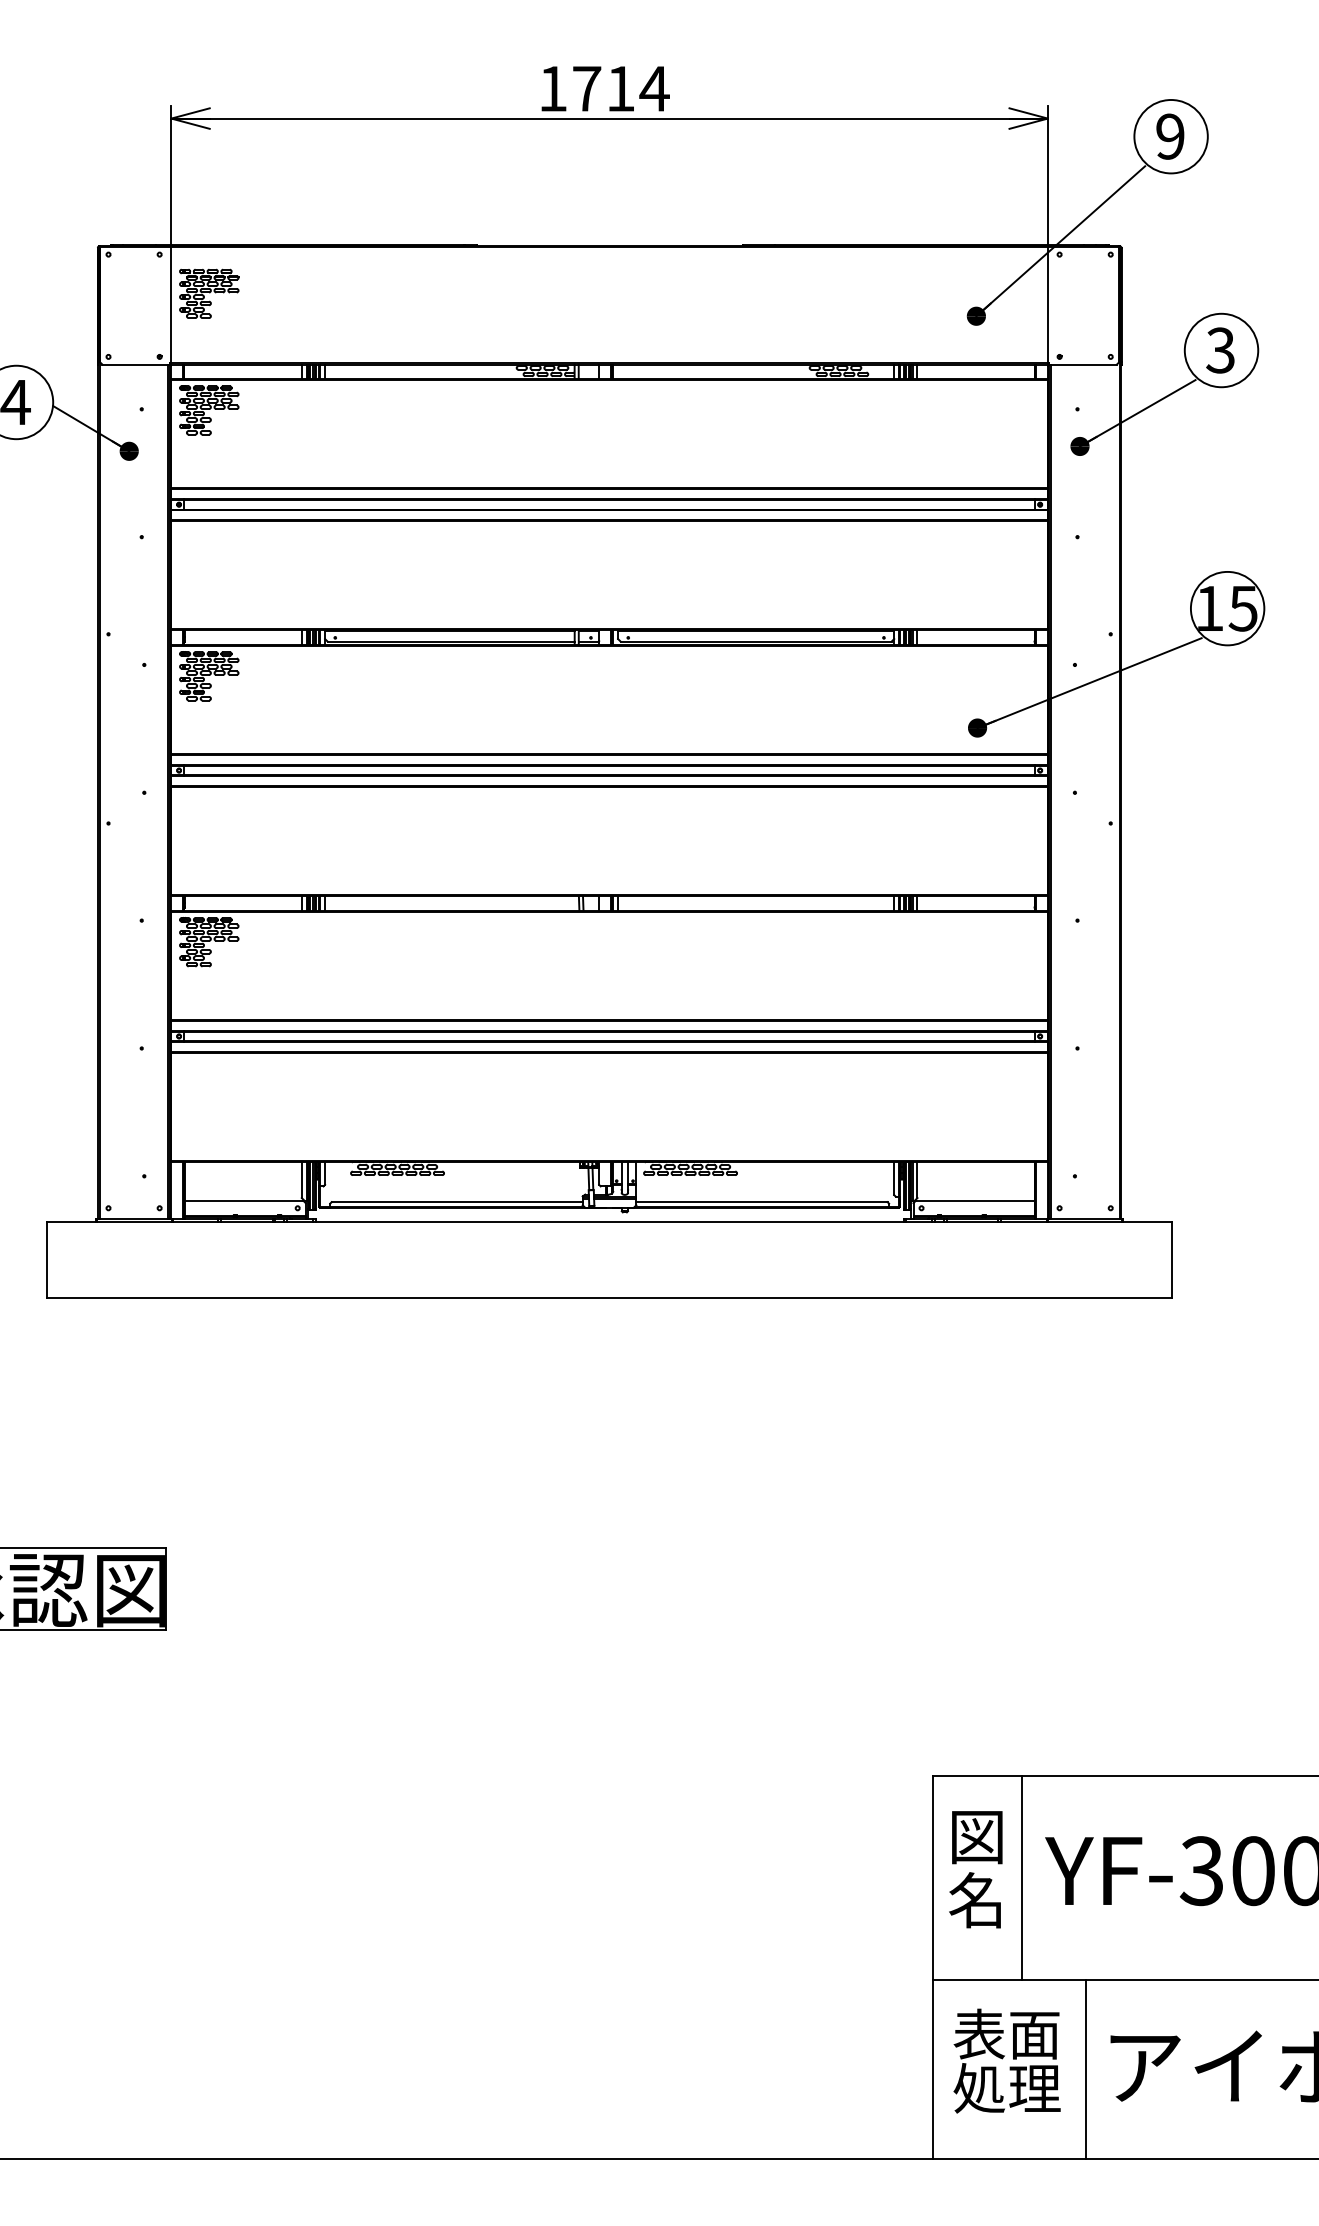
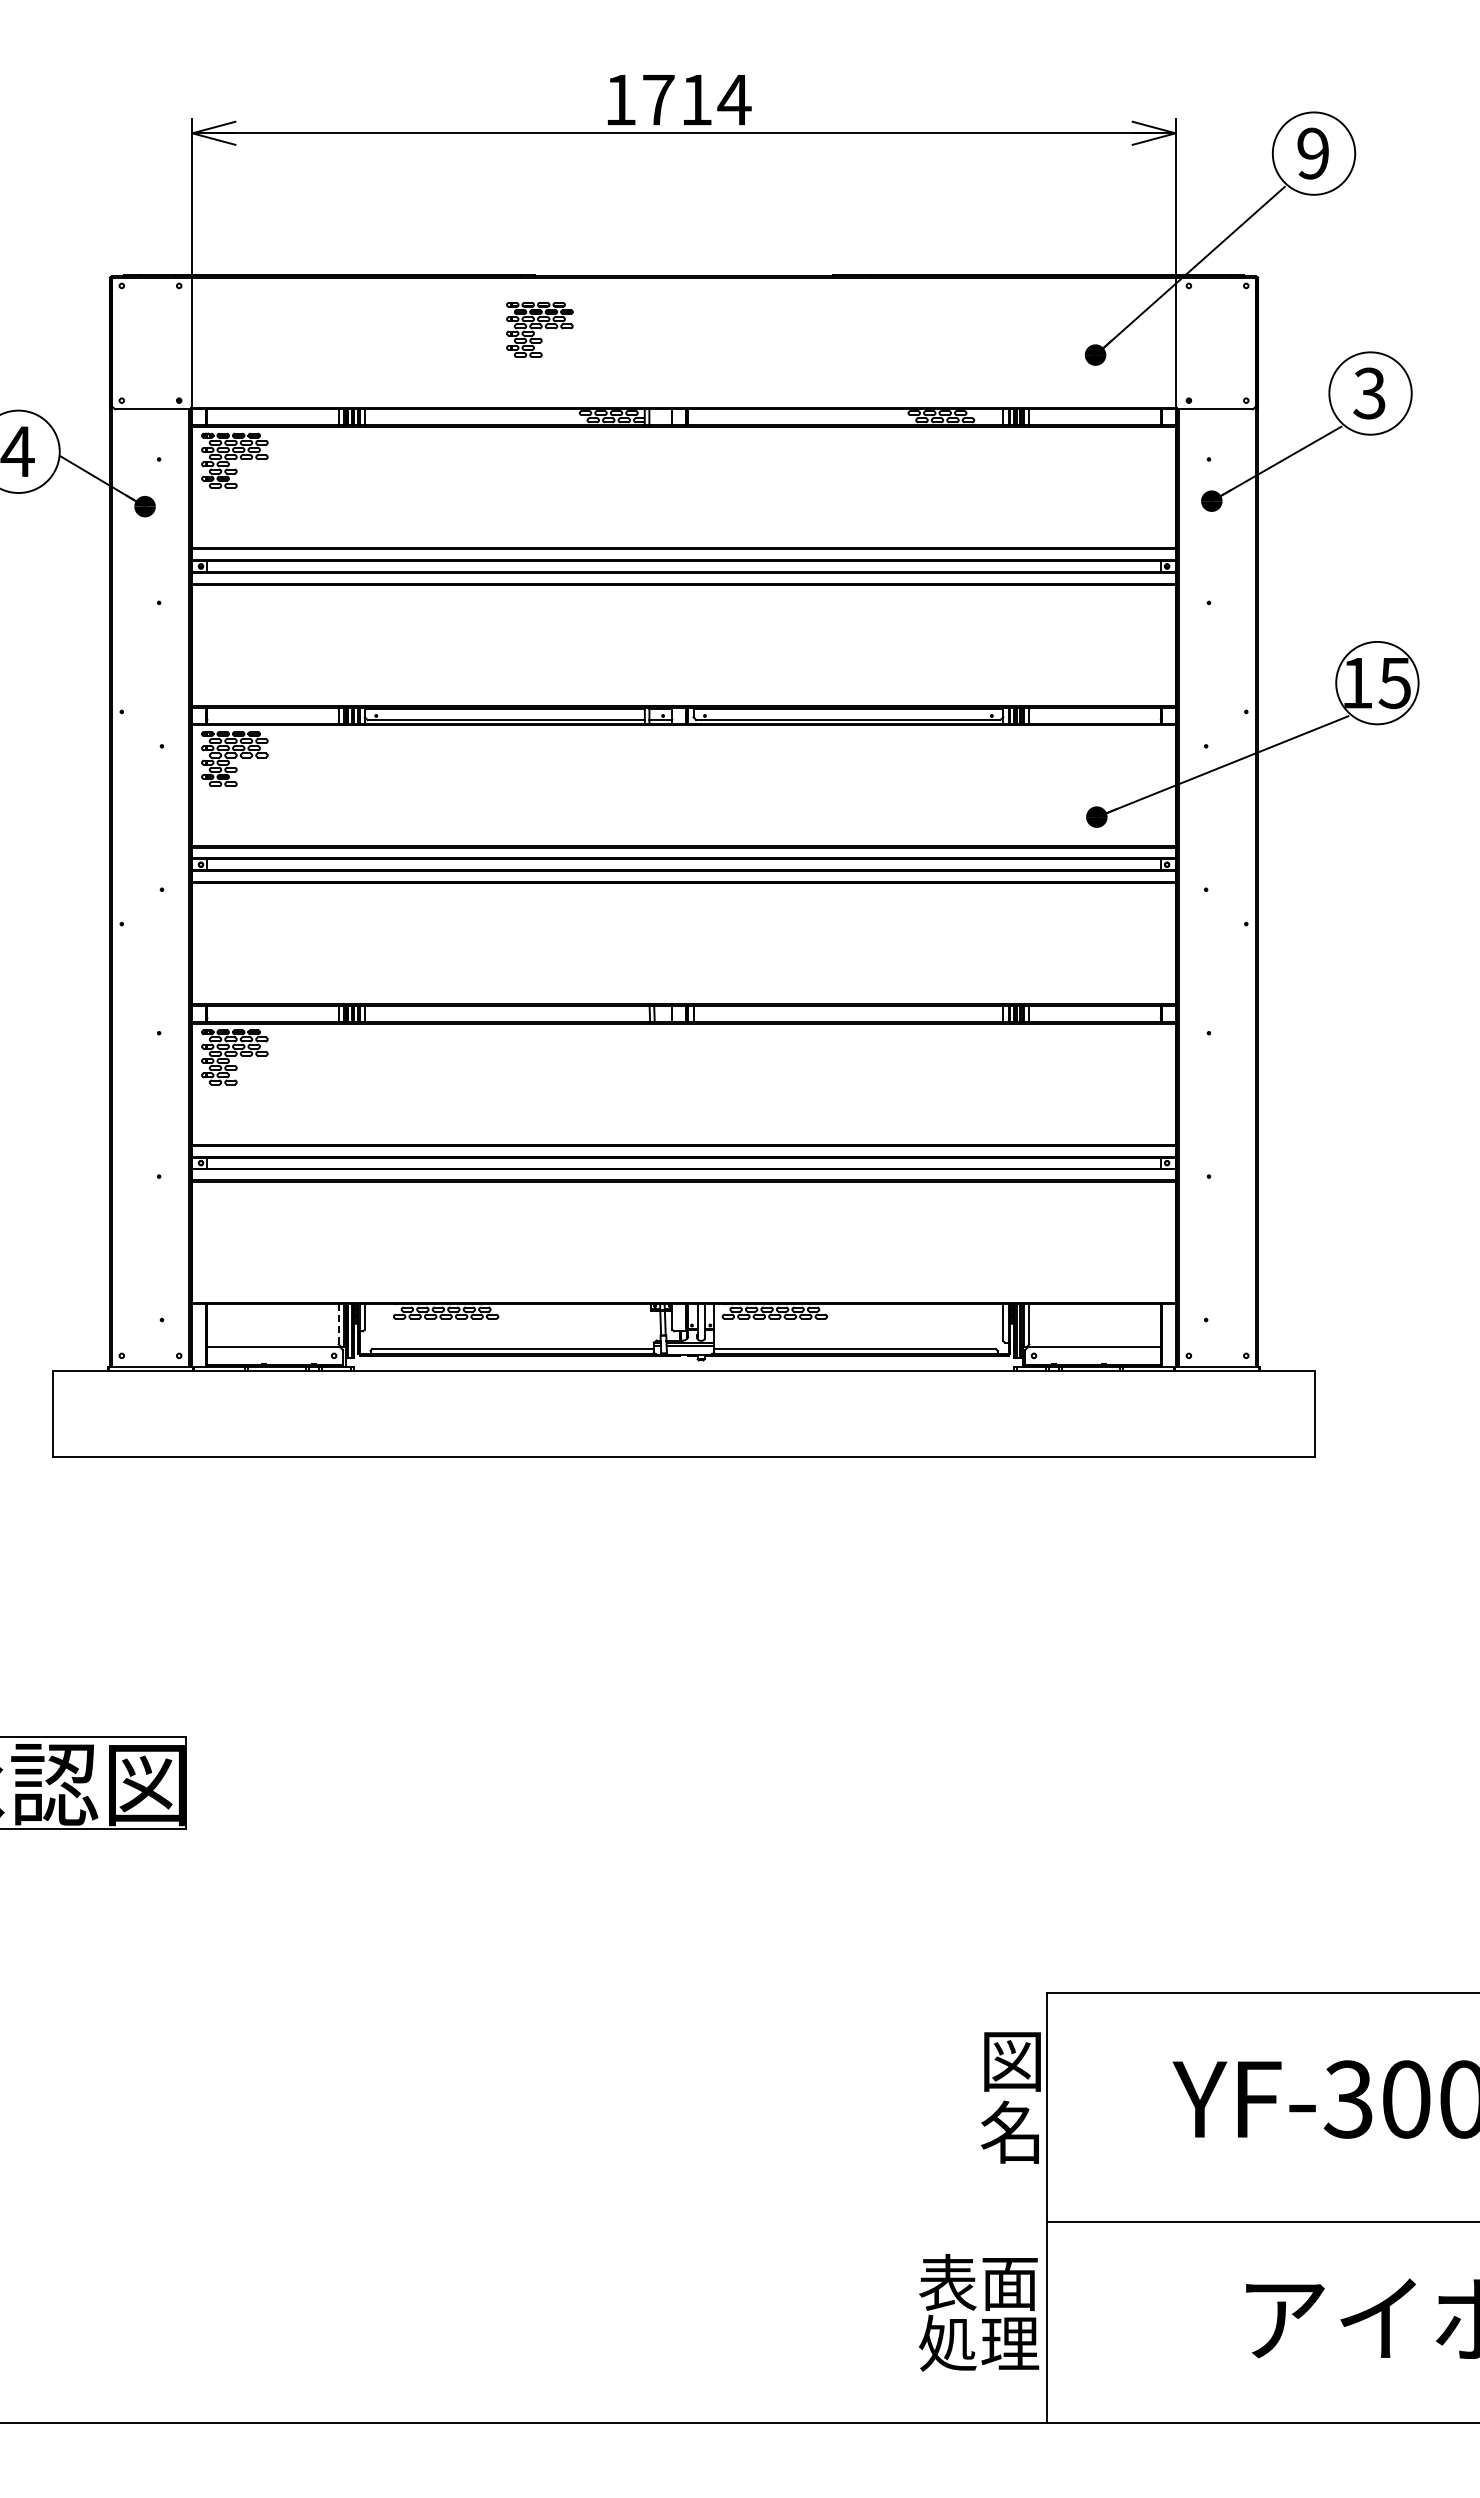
part: (208, 293) -> (539, 329), moved
line: (301, 1180) -> (338, 1324), solid -> dashed
text: (975, 1869) -> (1010, 2097), moved
line: (1021, 1878) -> (1146, 2107), removed
text: (1007, 2060) -> (979, 2312), moved
line: (1085, 2069) -> (1218, 2322), removed

